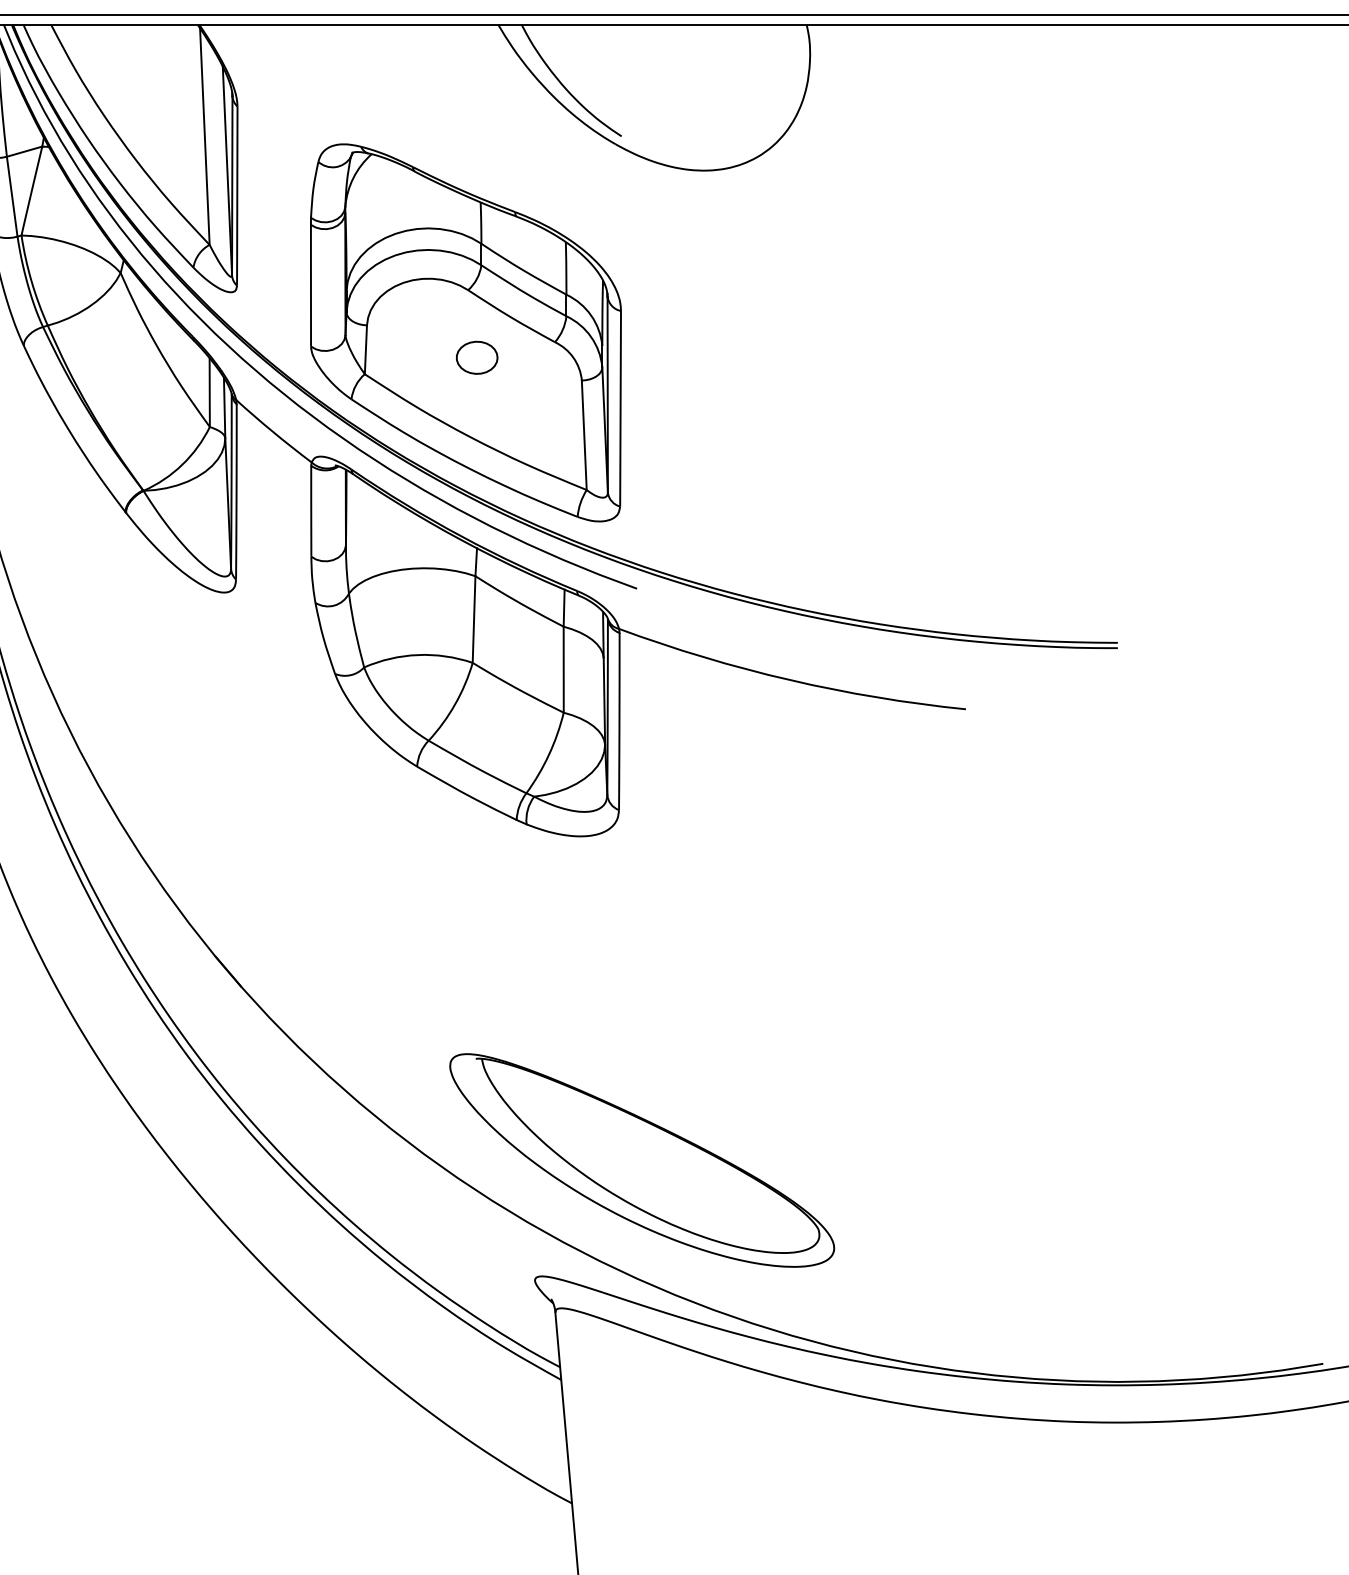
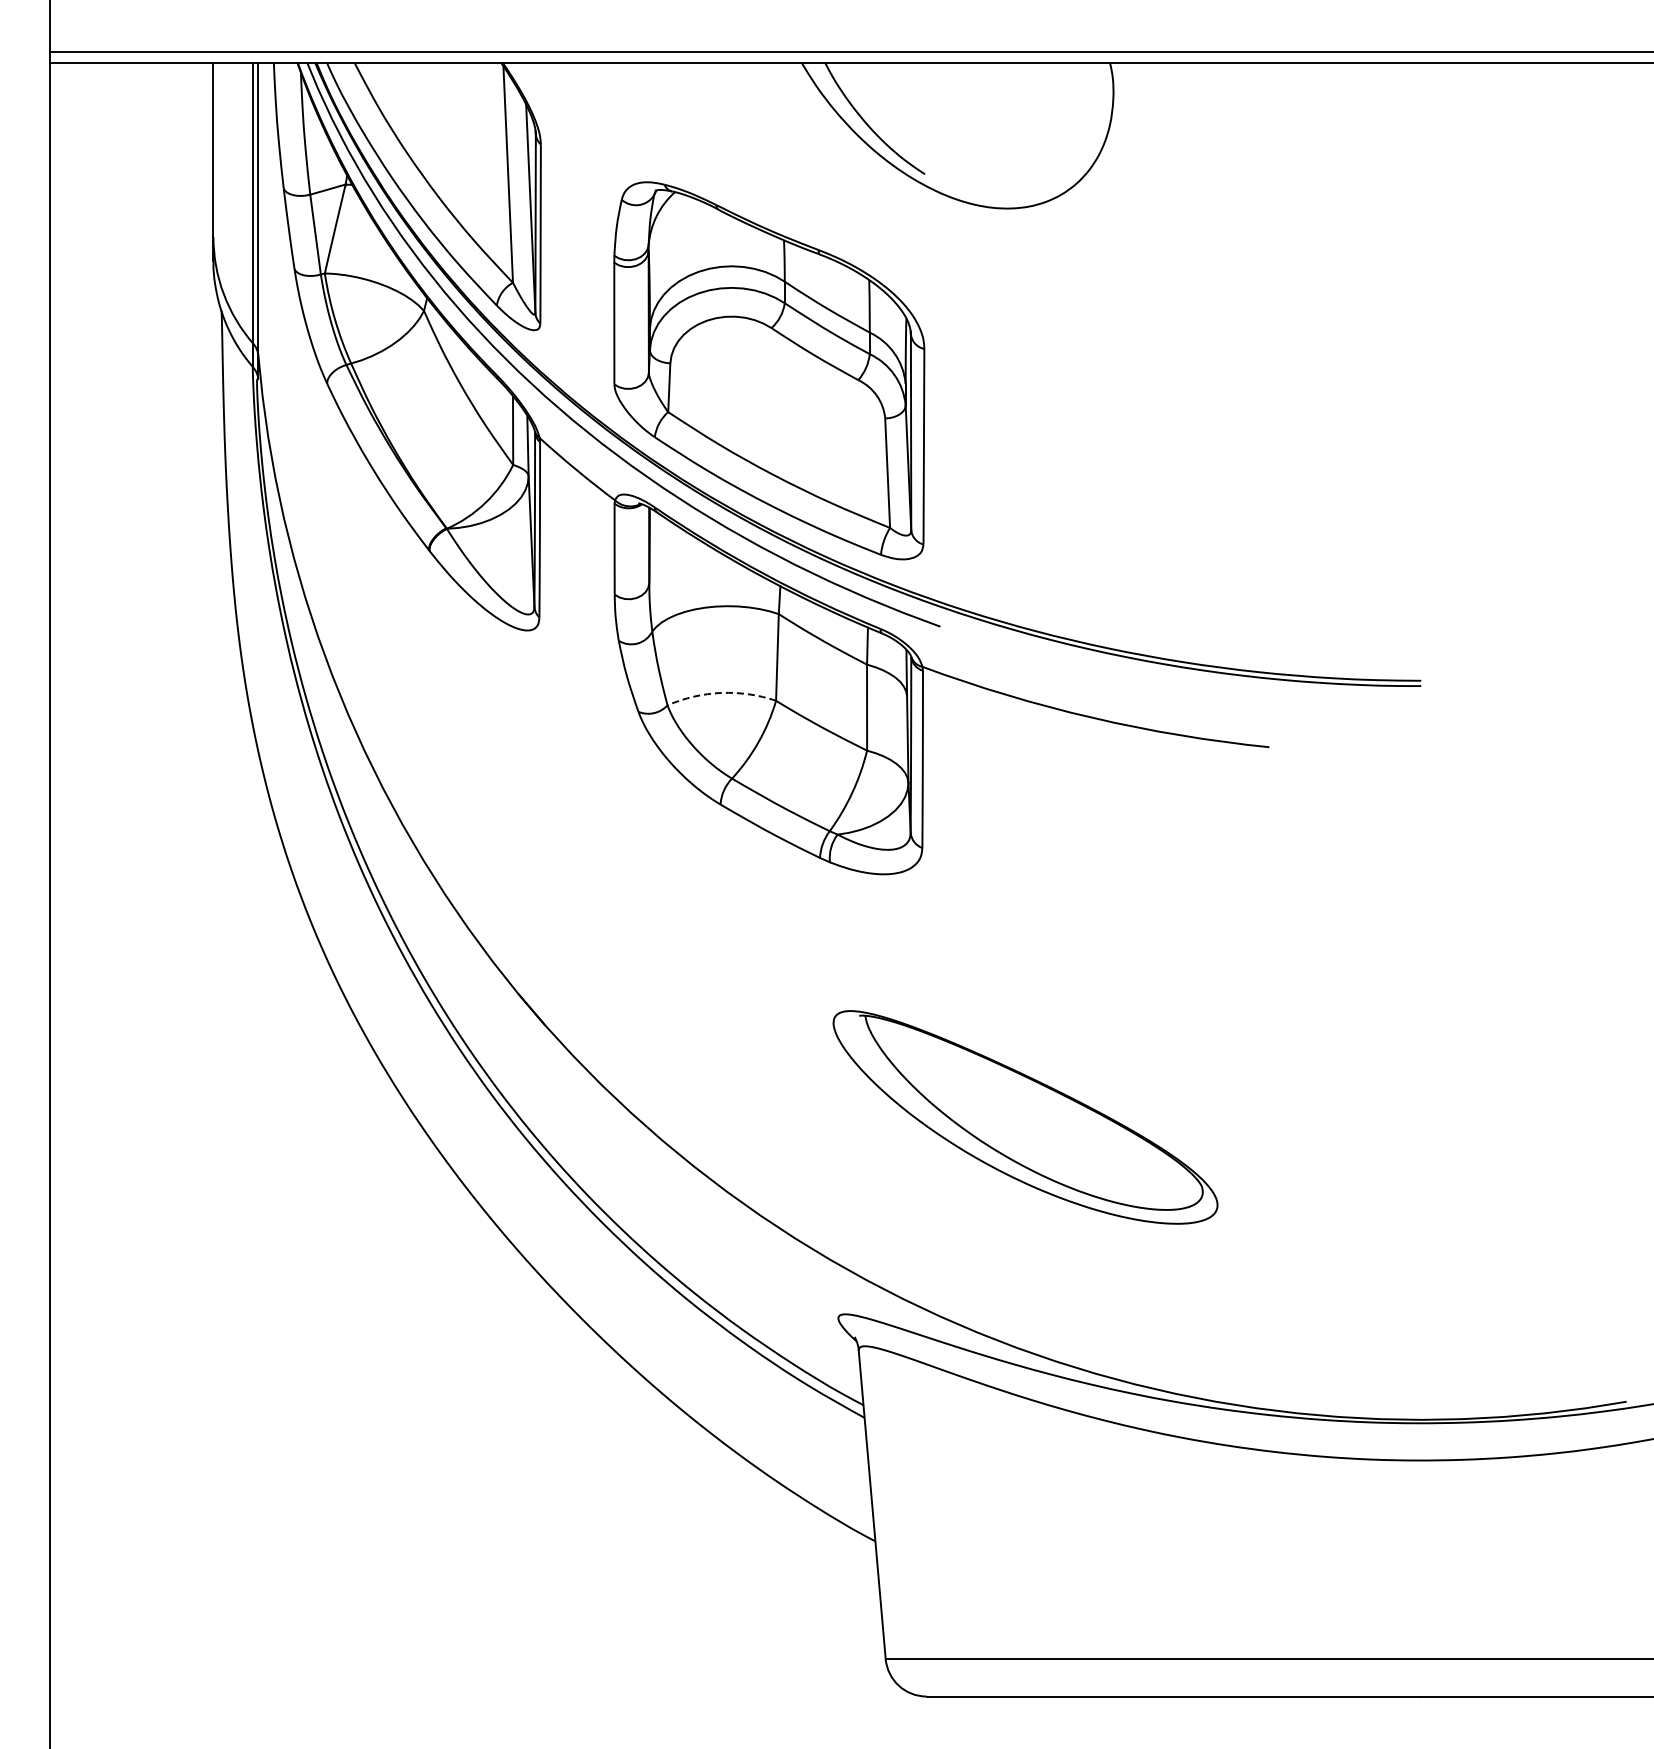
part: (477, 357) -> (780, 395), removed
arc: (418, 654) -> (721, 692), solid -> dashed
part: (642, 1160) -> (1025, 1117), moved

